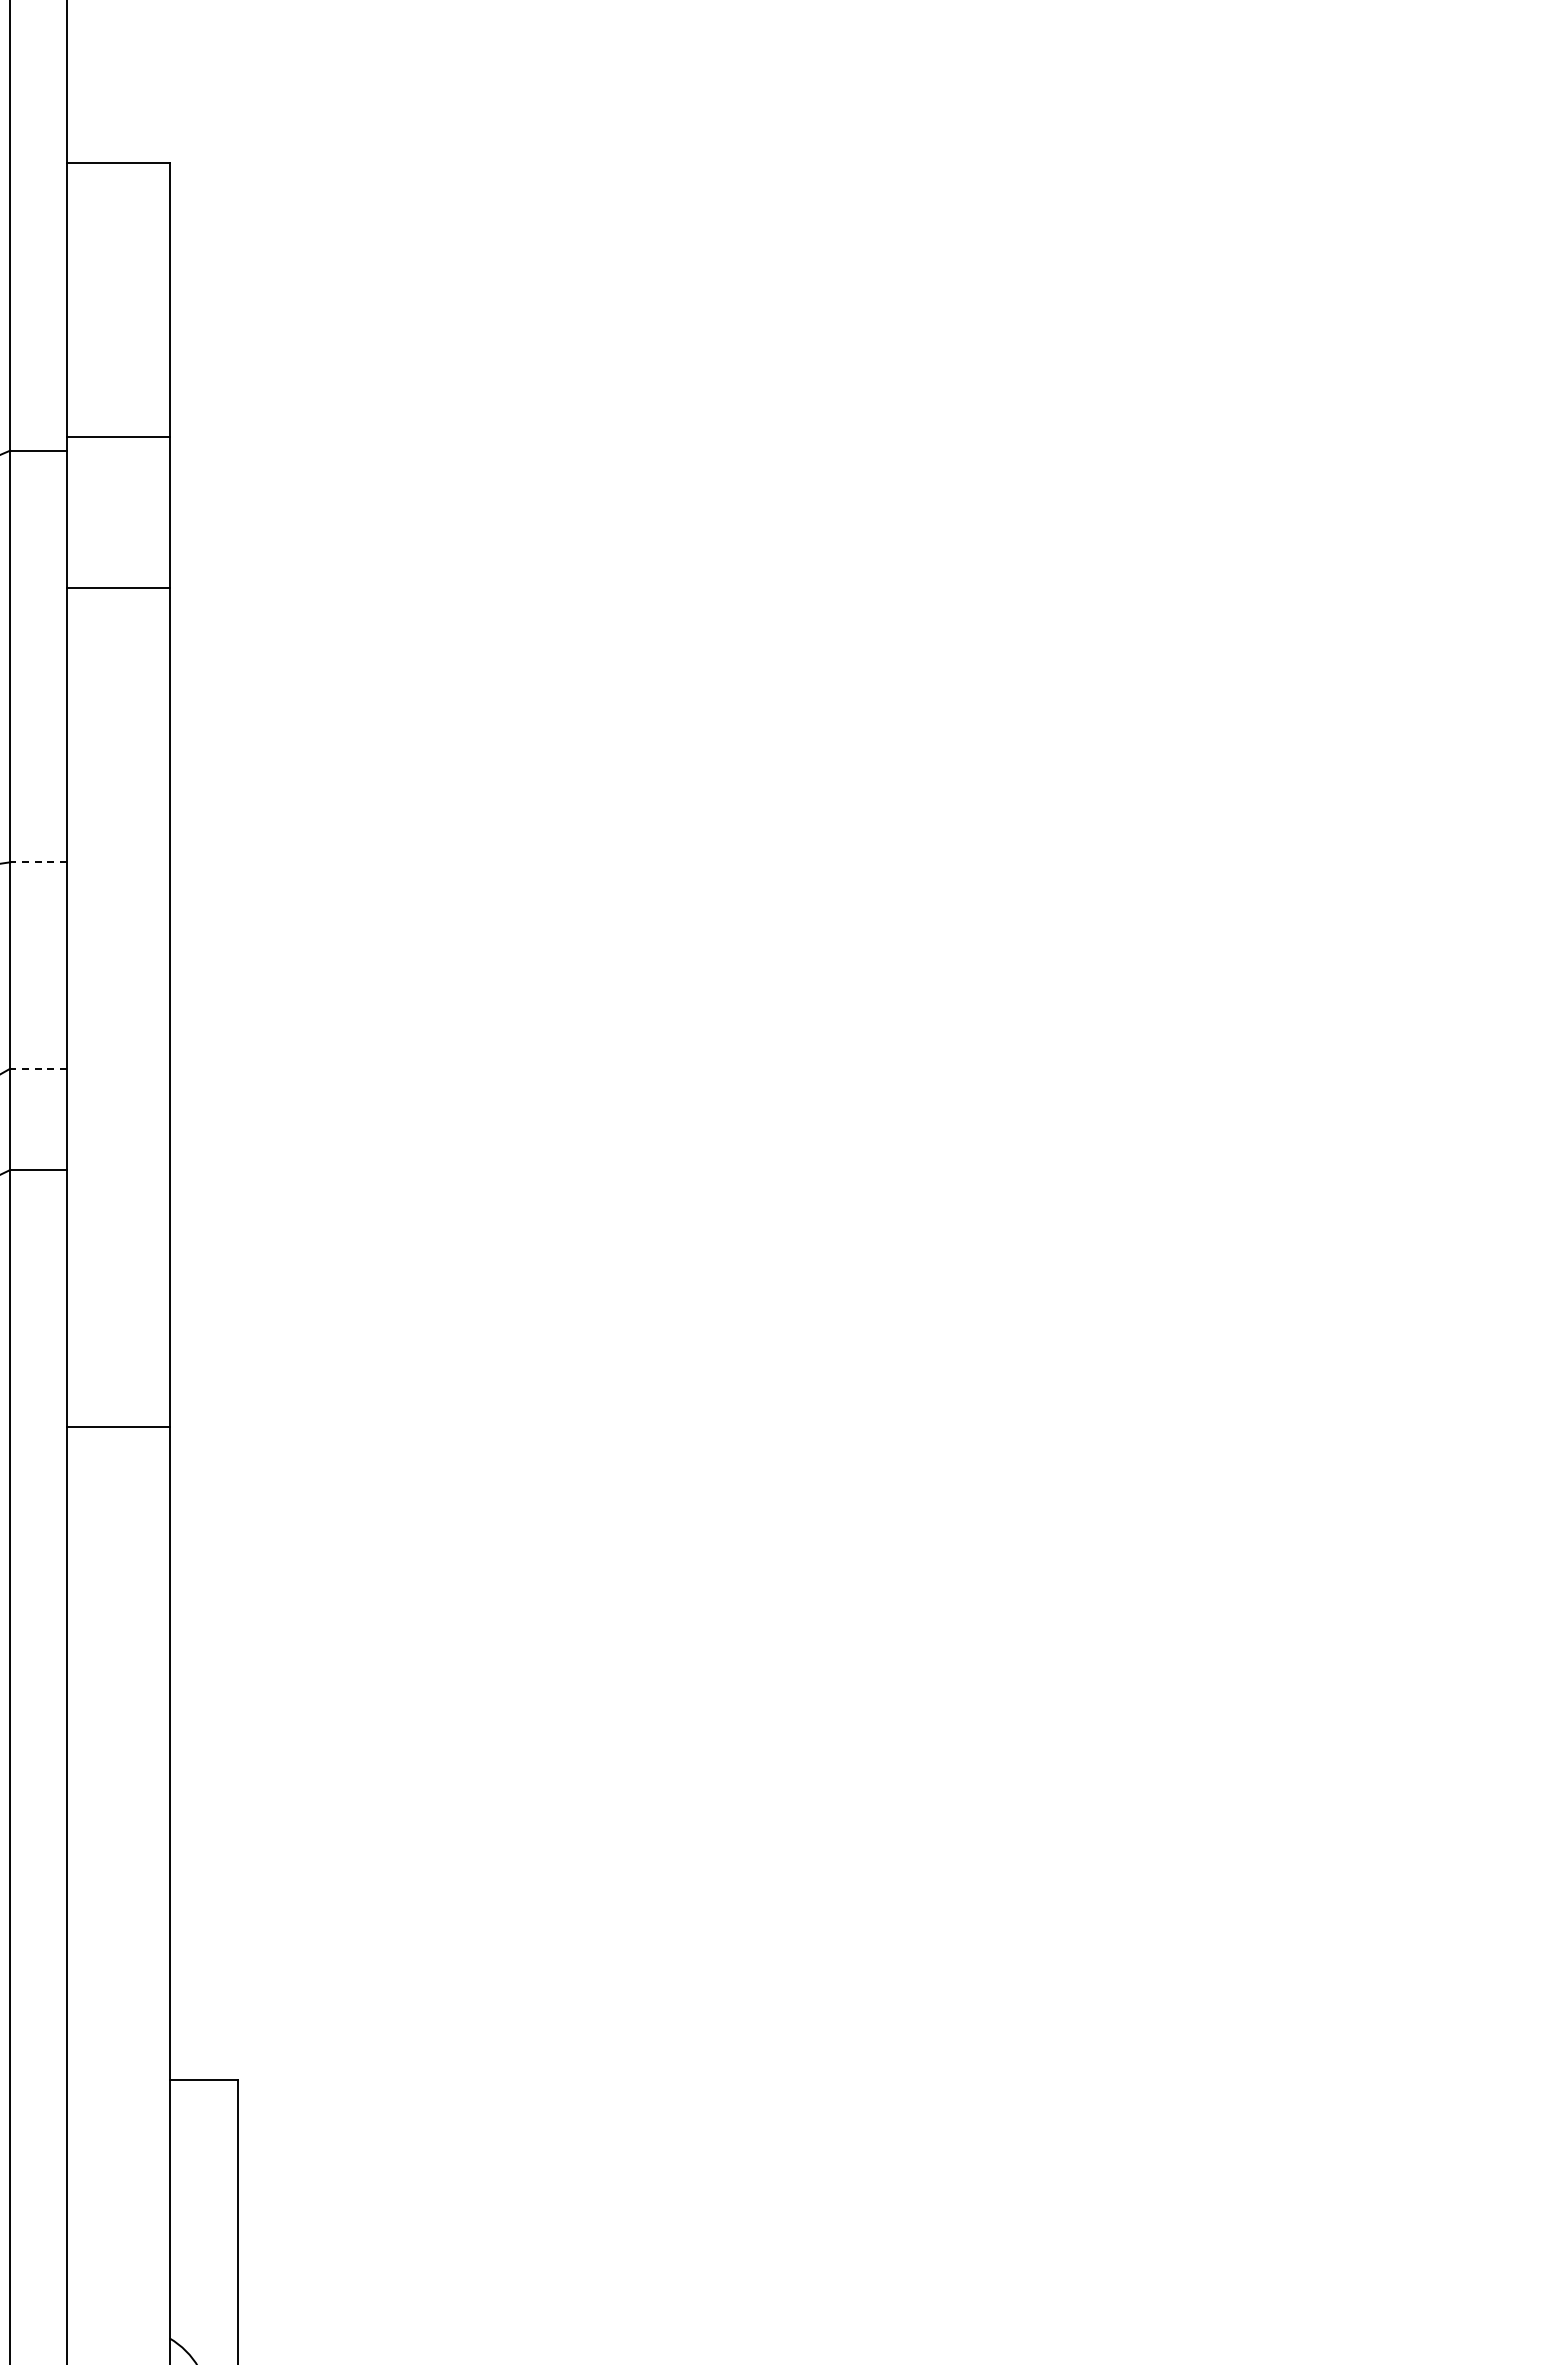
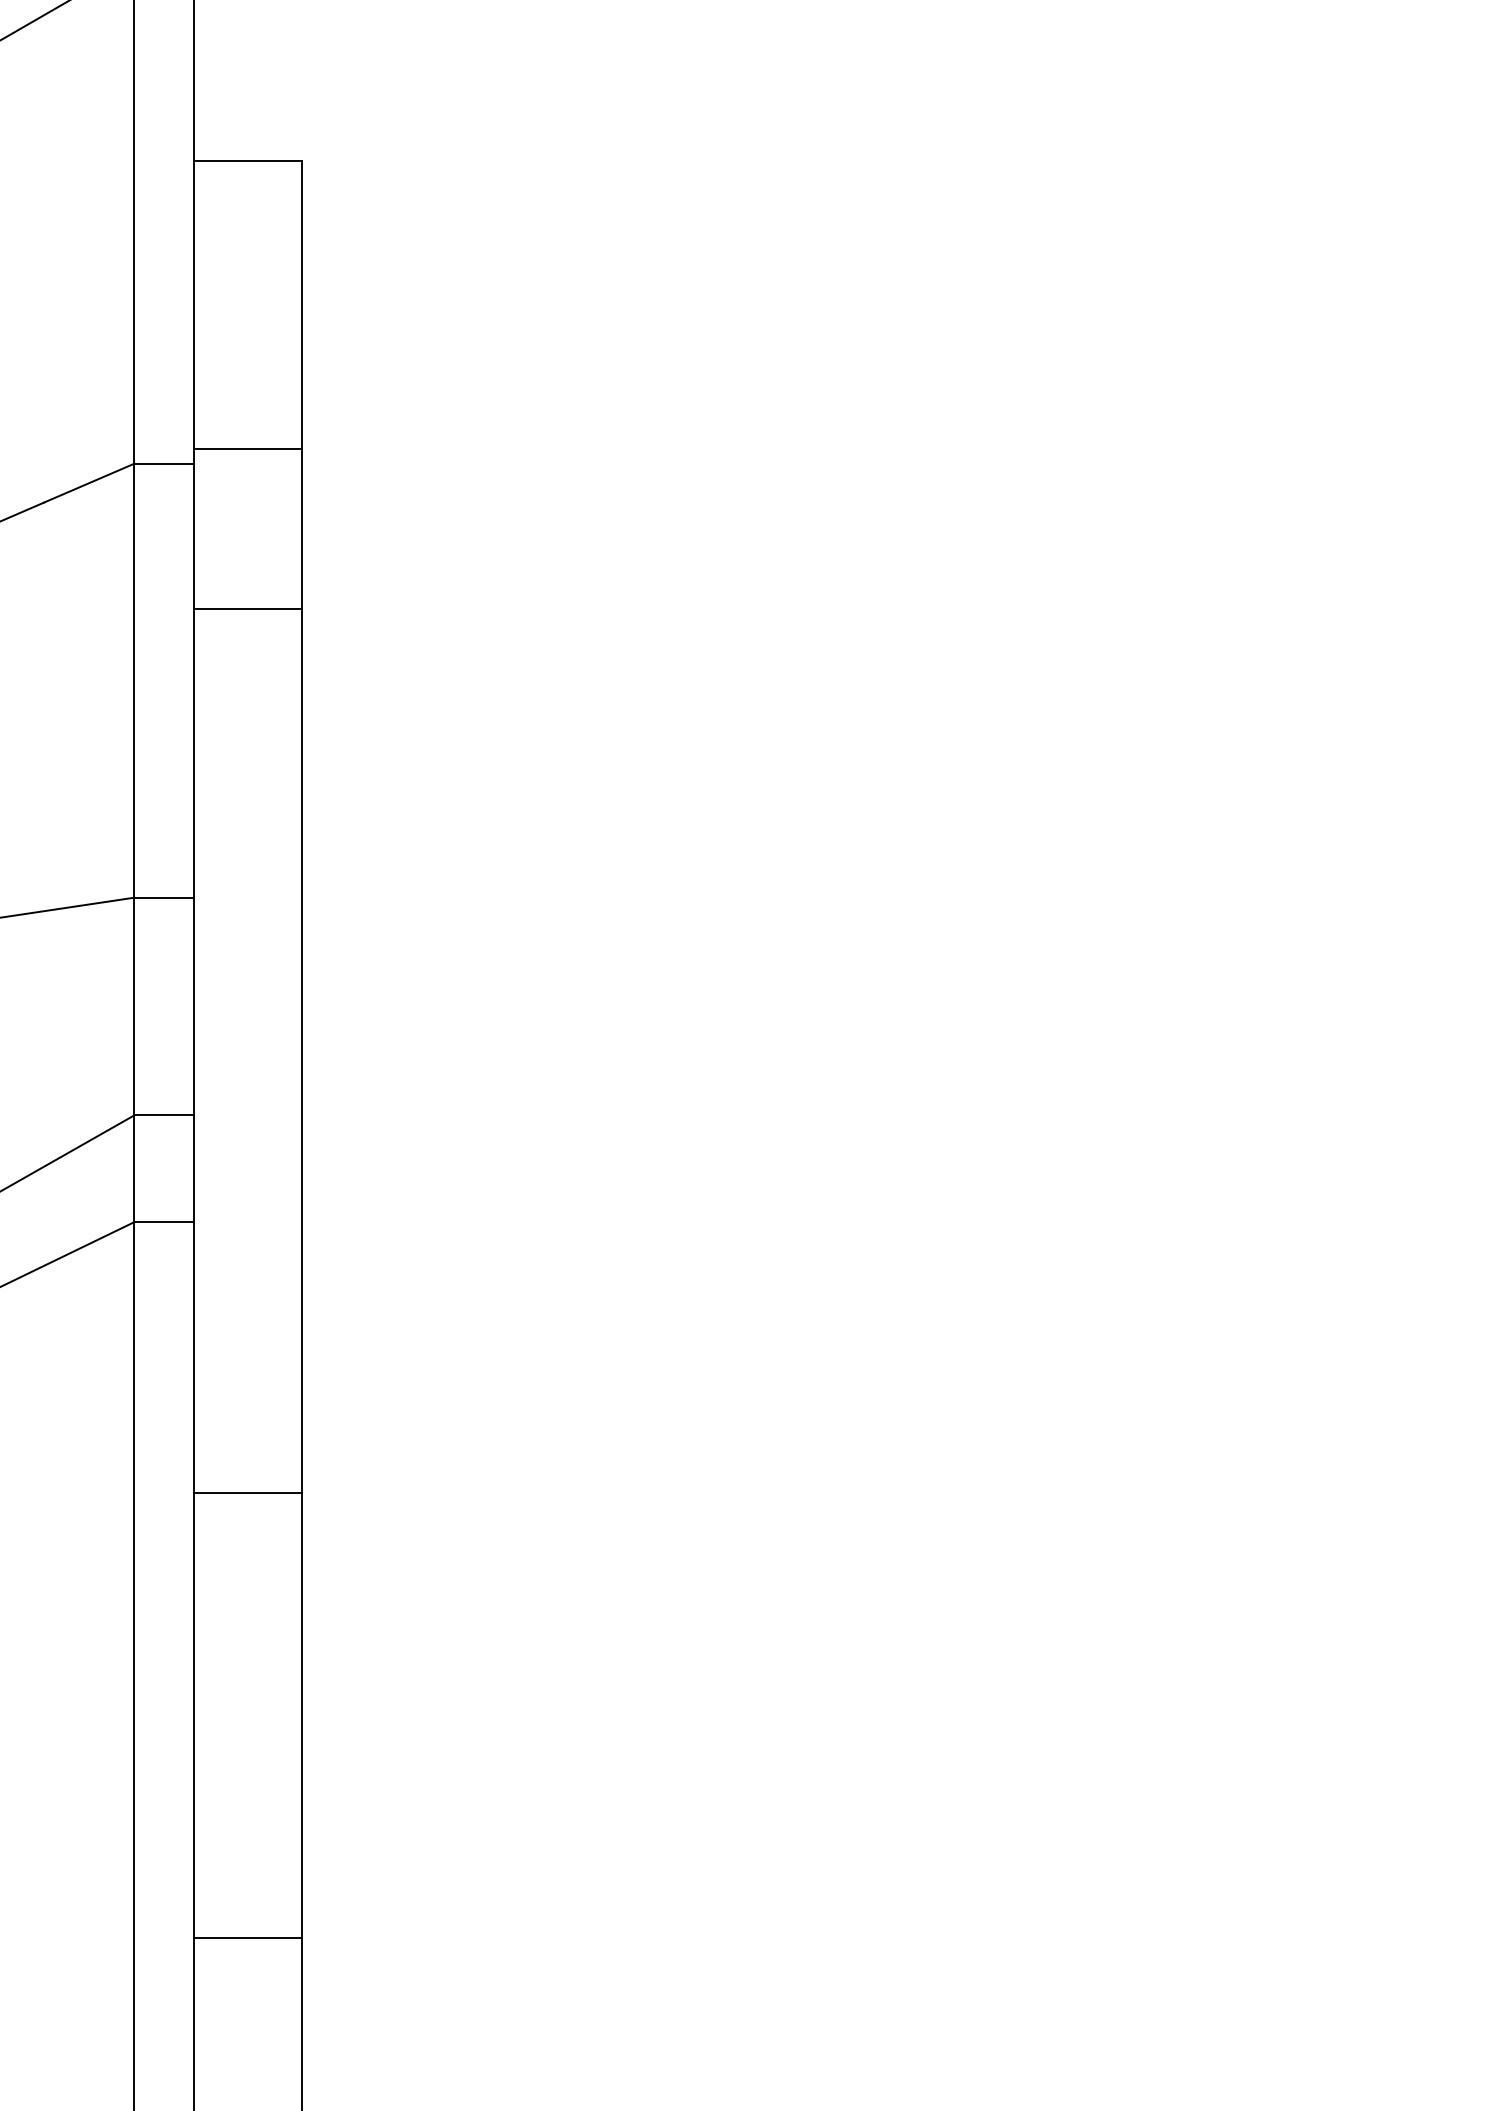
line: (38, 862) -> (164, 897), dashed -> solid
line: (38, 1068) -> (164, 1115), dashed -> solid
line: (118, 1849) -> (248, 1938), added

